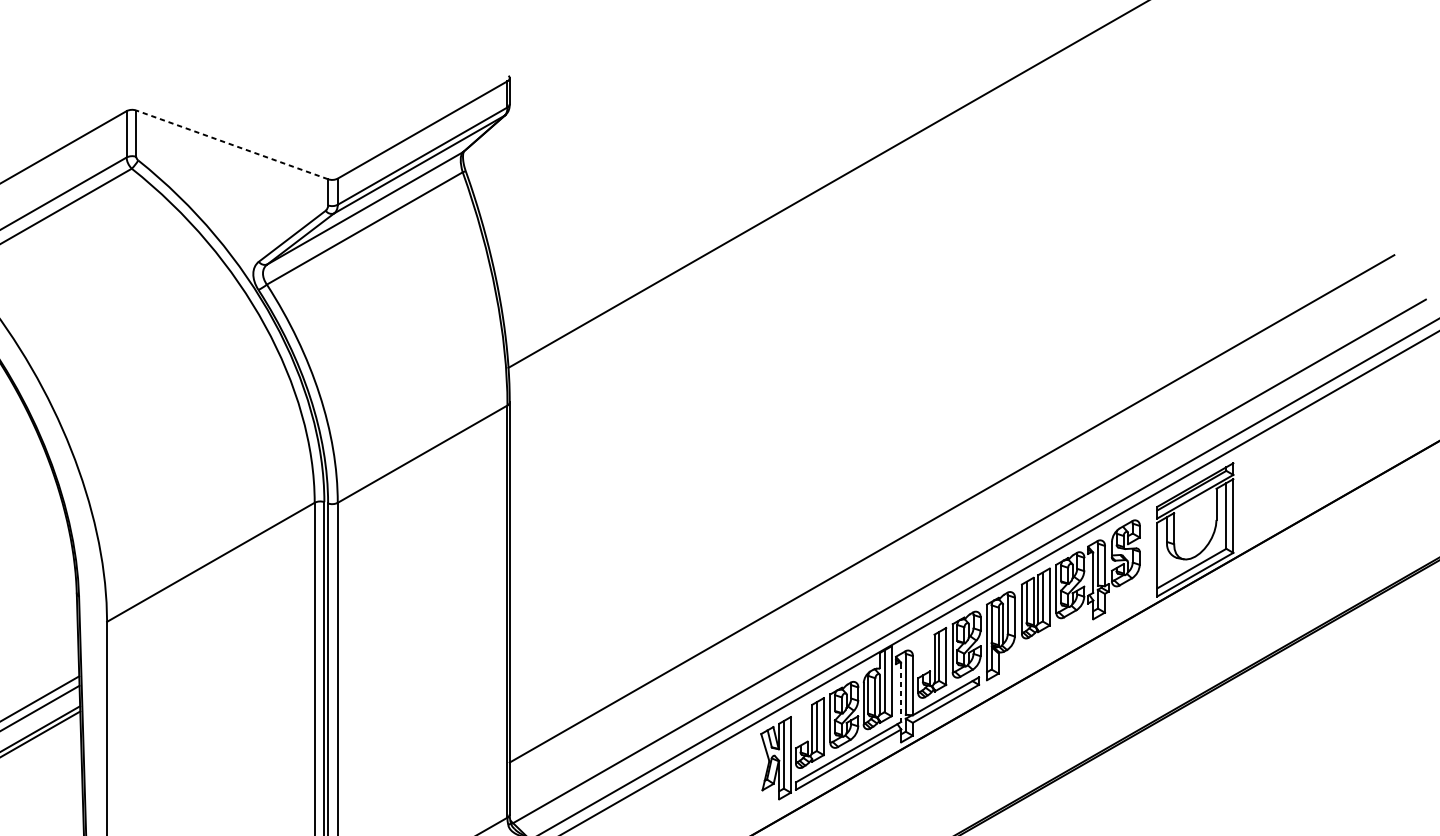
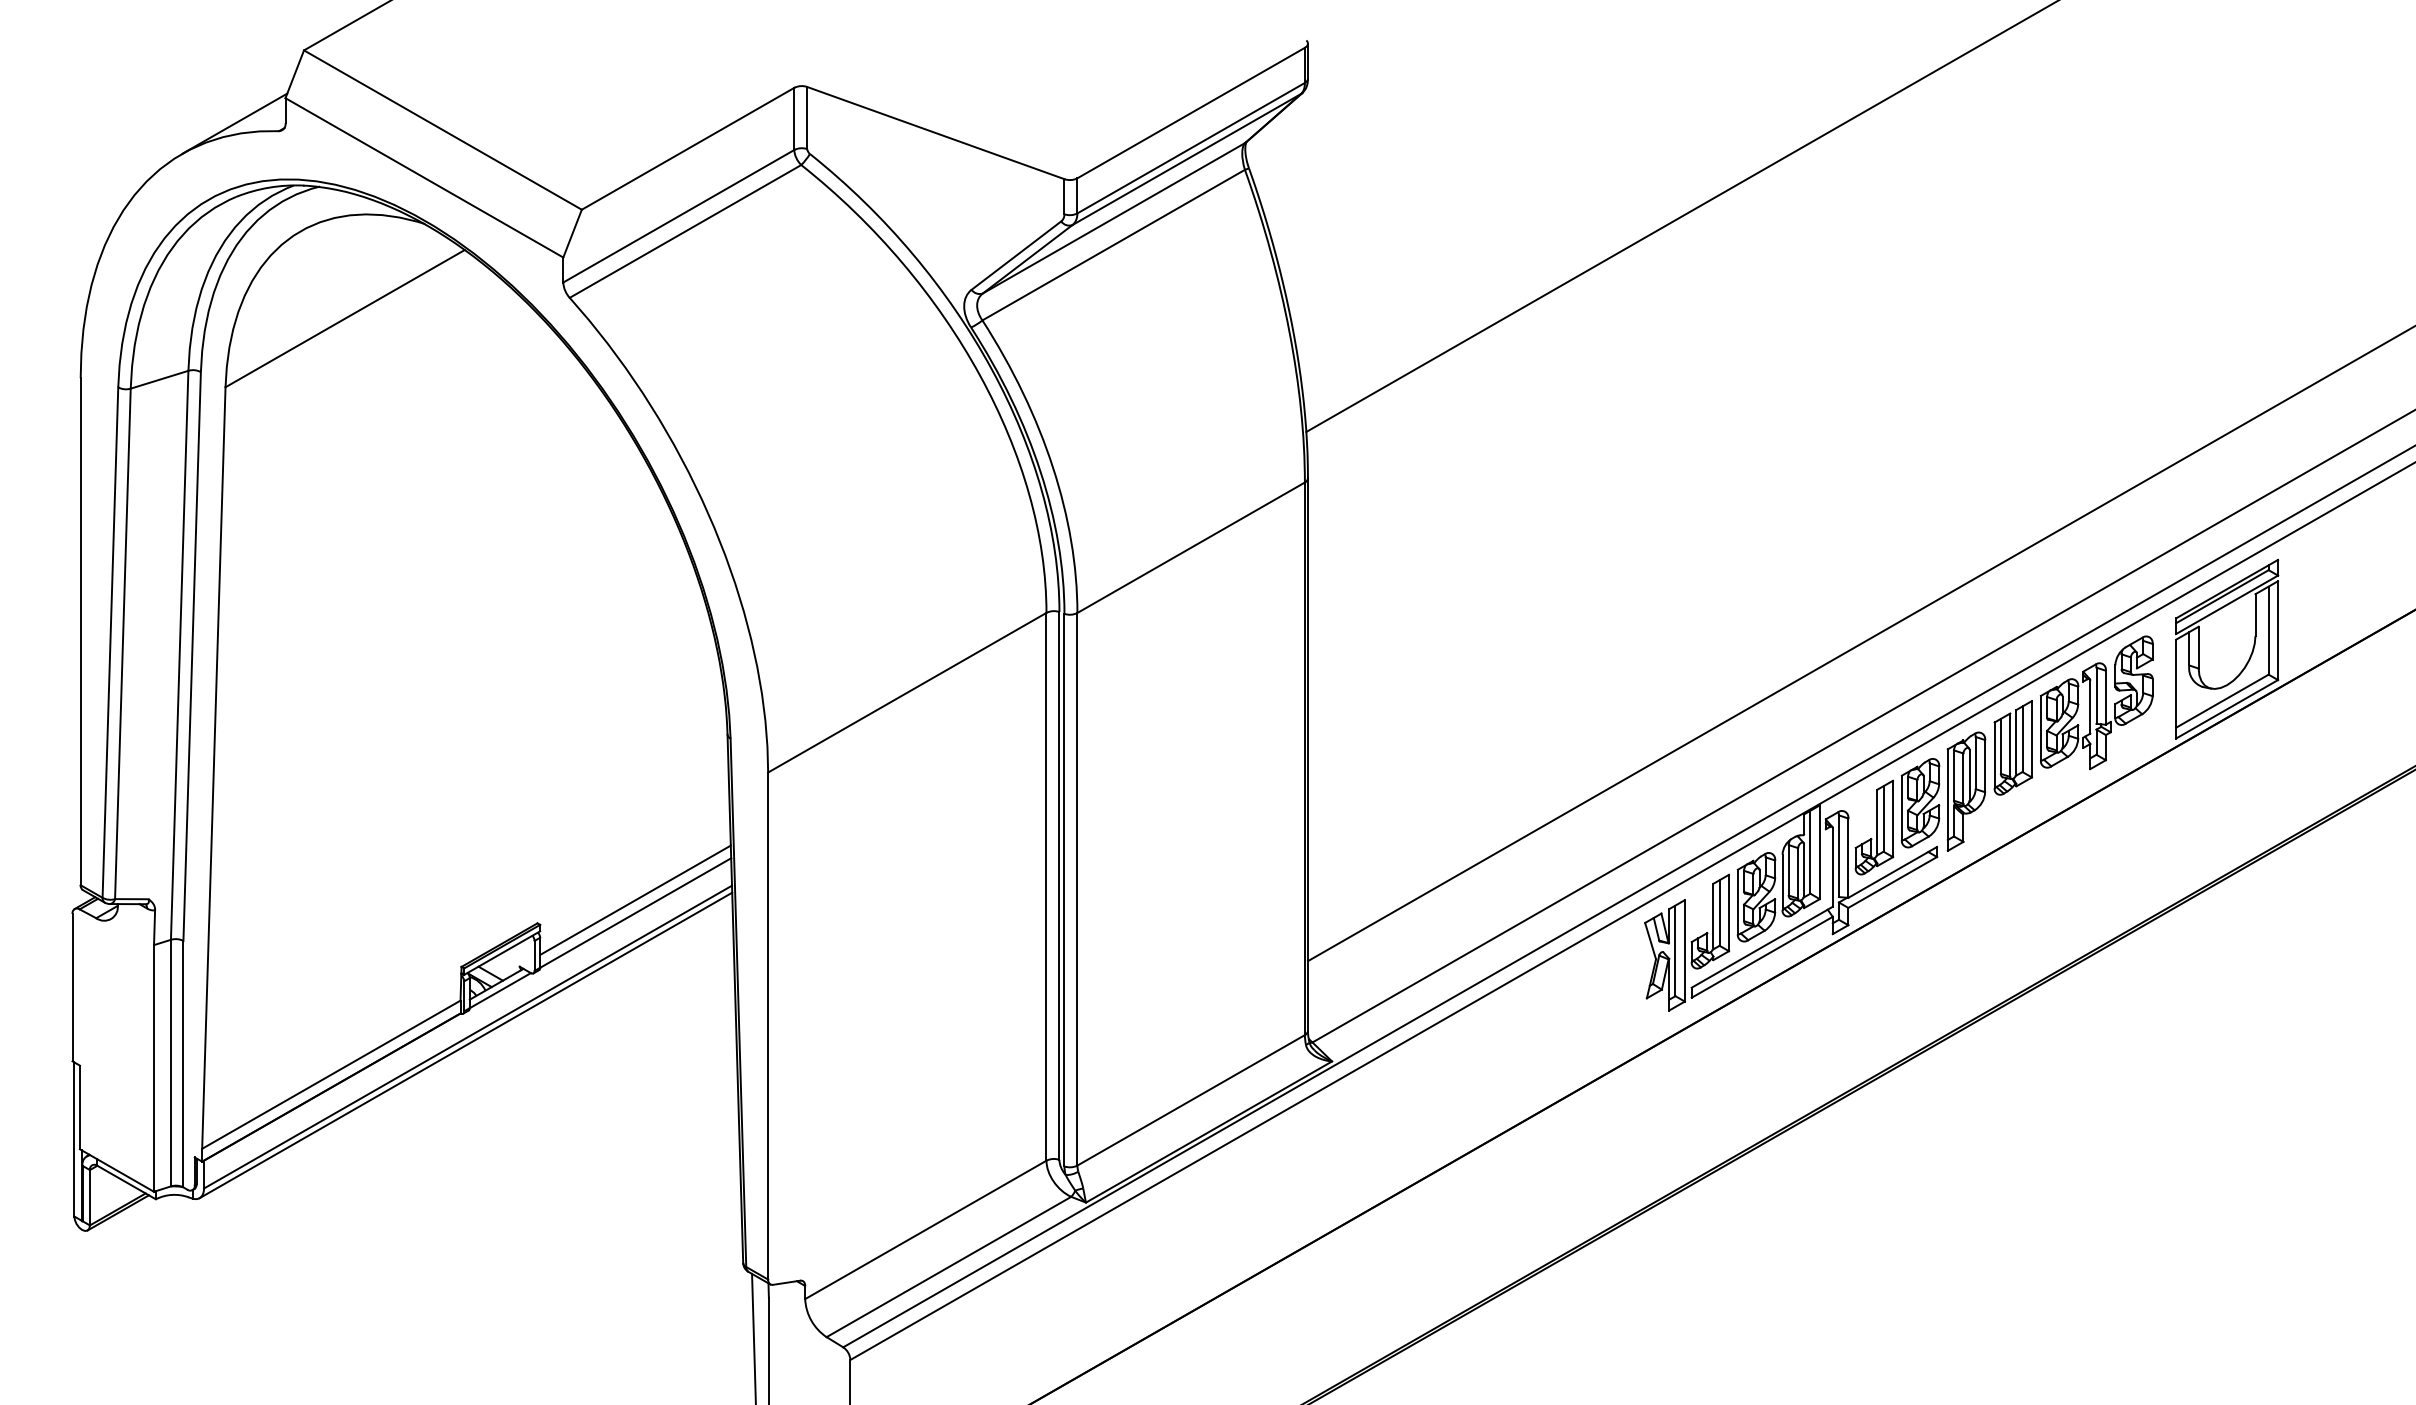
line: (231, 145) -> (935, 133), dashed -> solid
line: (901, 693) -> (1832, 868), dashed -> solid

